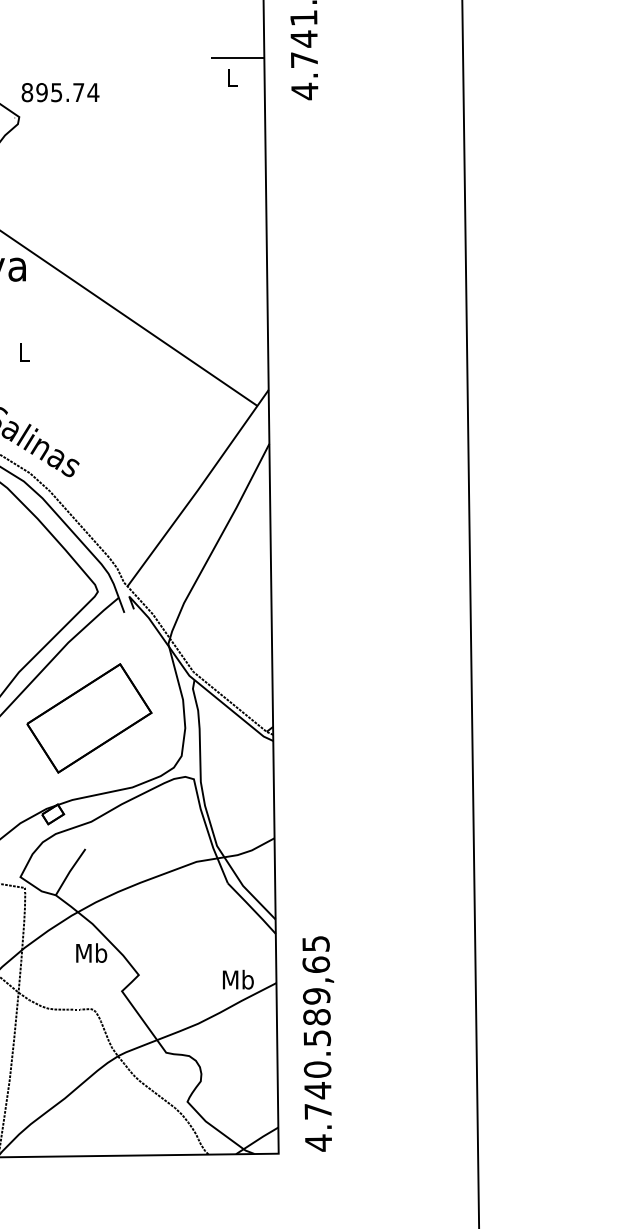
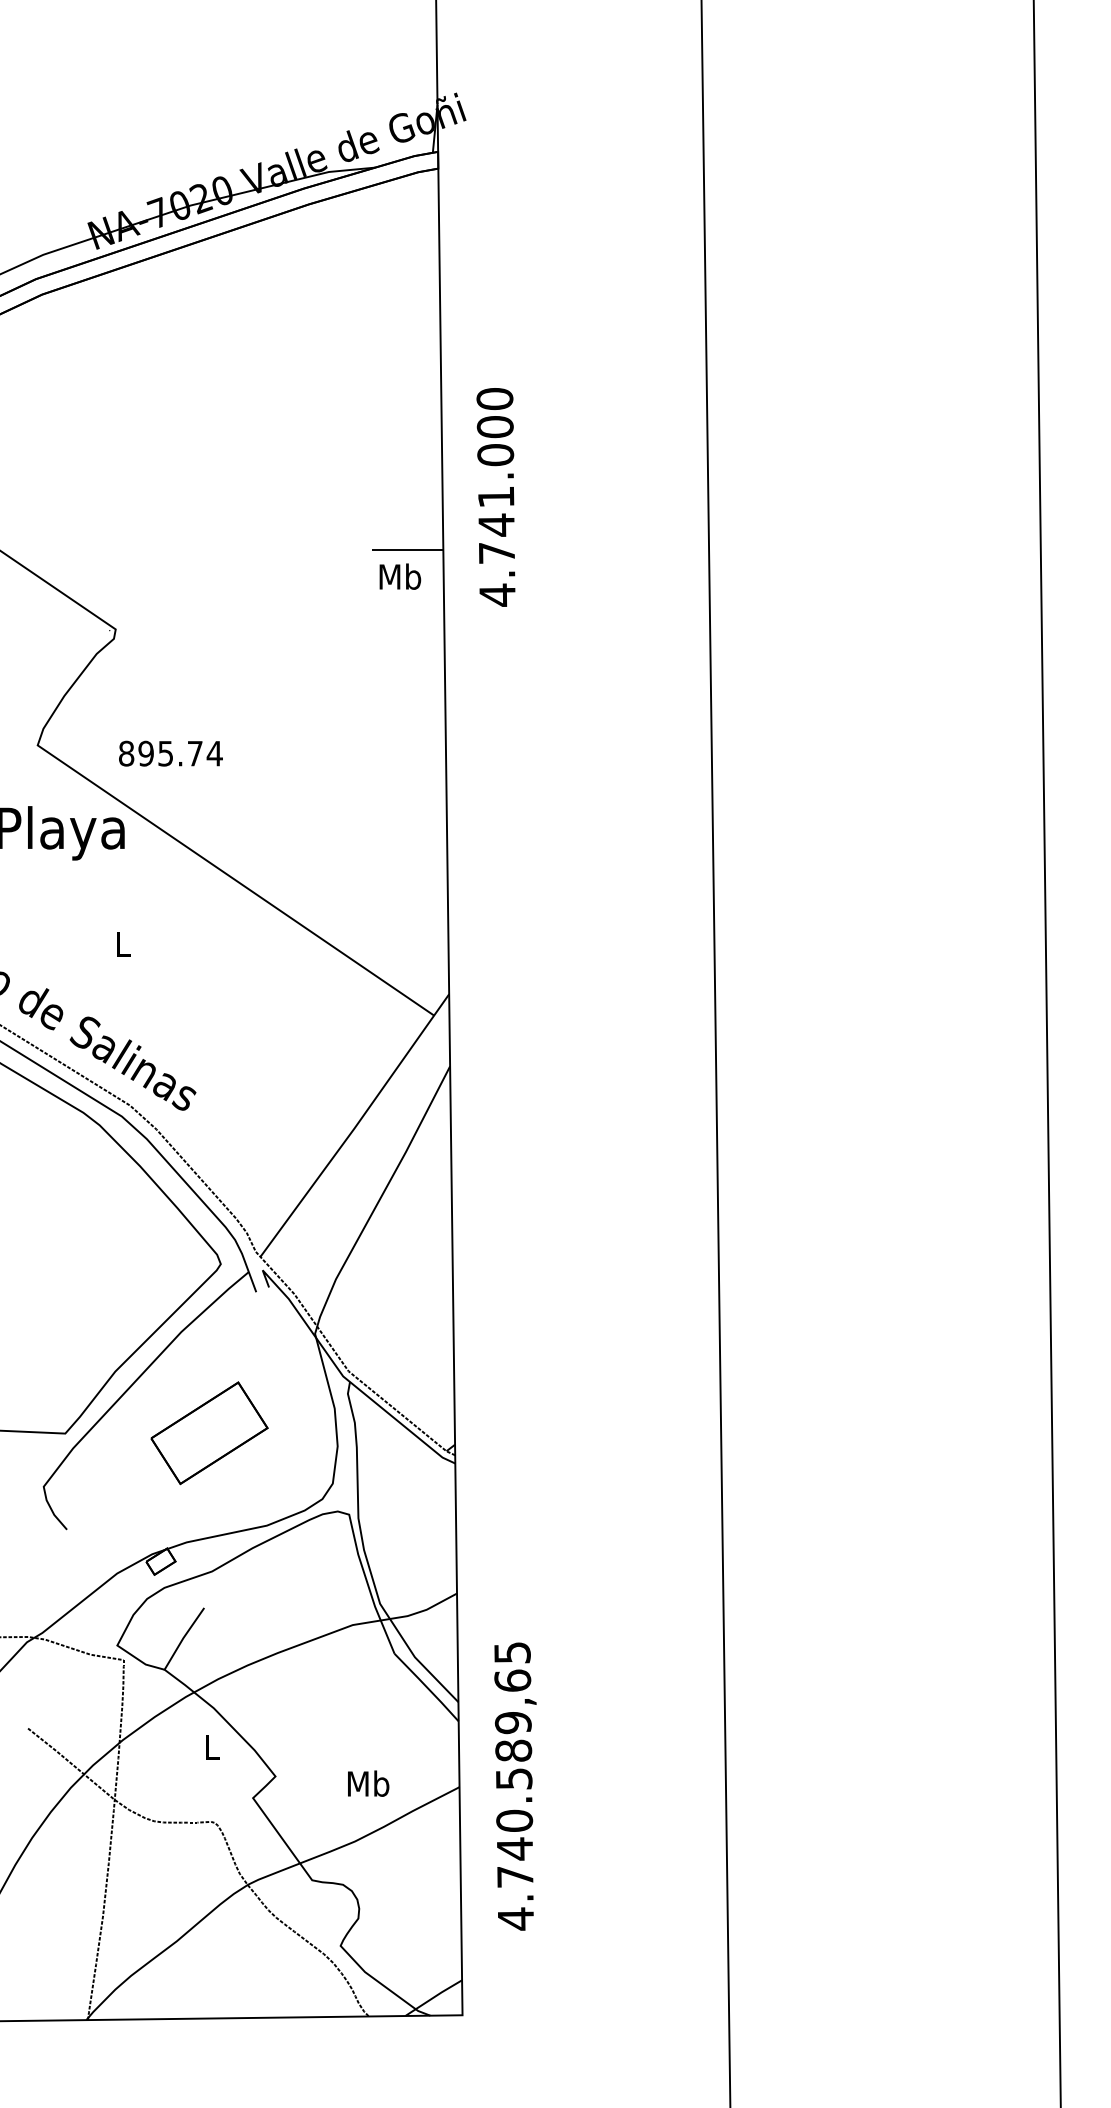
text: (232, 77) -> (400, 576), L -> Mb
text: (60, 92) -> (170, 753), moved
part: (89, 717) -> (209, 1432), size x0.7
text: (91, 952) -> (212, 1746), Mb -> L
text: (238, 979) -> (368, 1783), moved
text: (318, 1043) -> (515, 1786), moved

